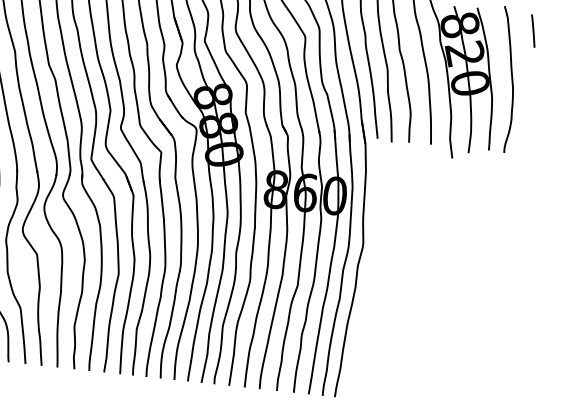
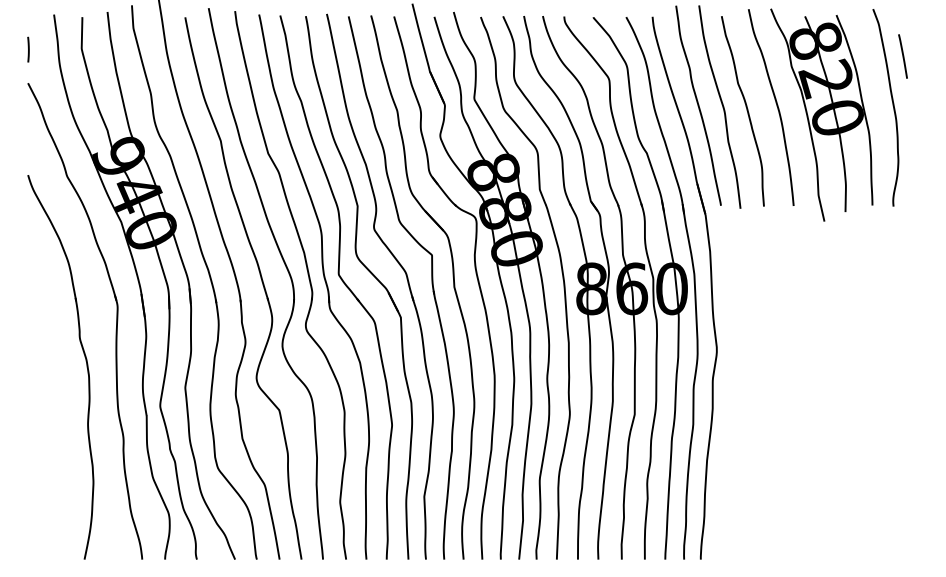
line: (532, 31) -> (902, 56), moved

